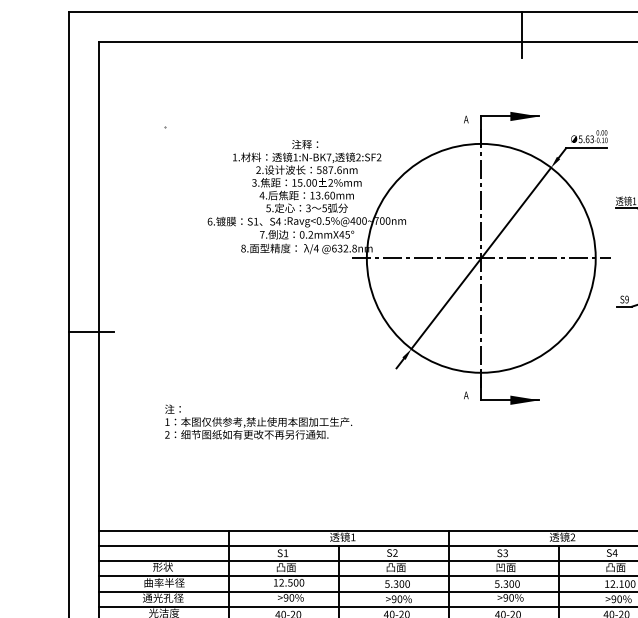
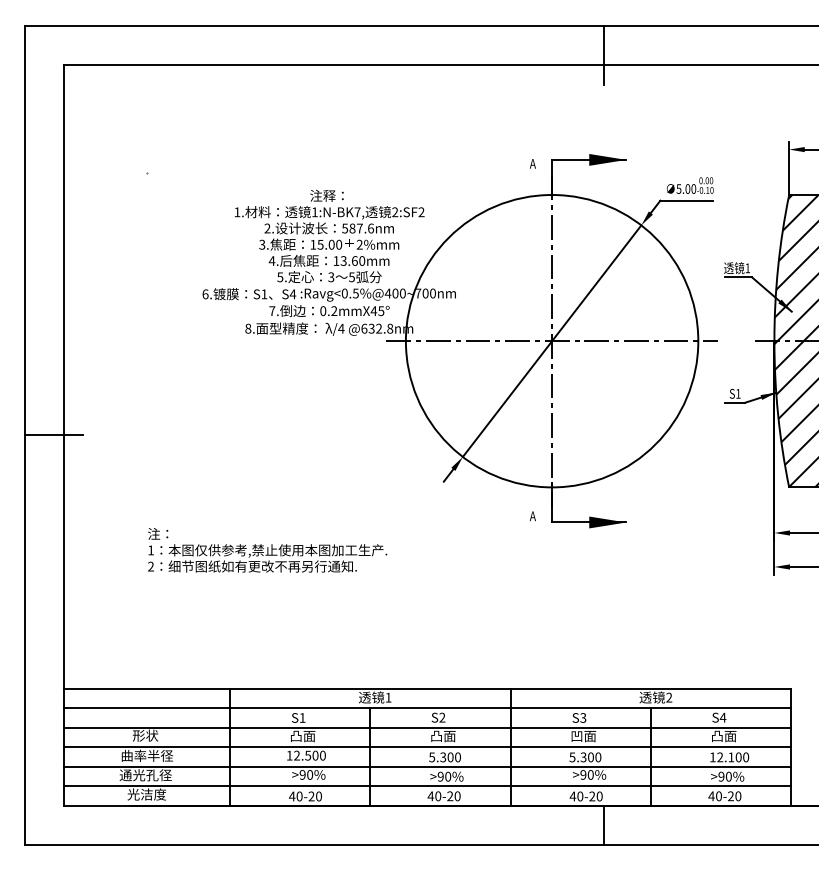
text: (589, 138) -> (690, 188), 5.63 -> 5.00
text: (627, 299) -> (738, 393), S9 -> S1

